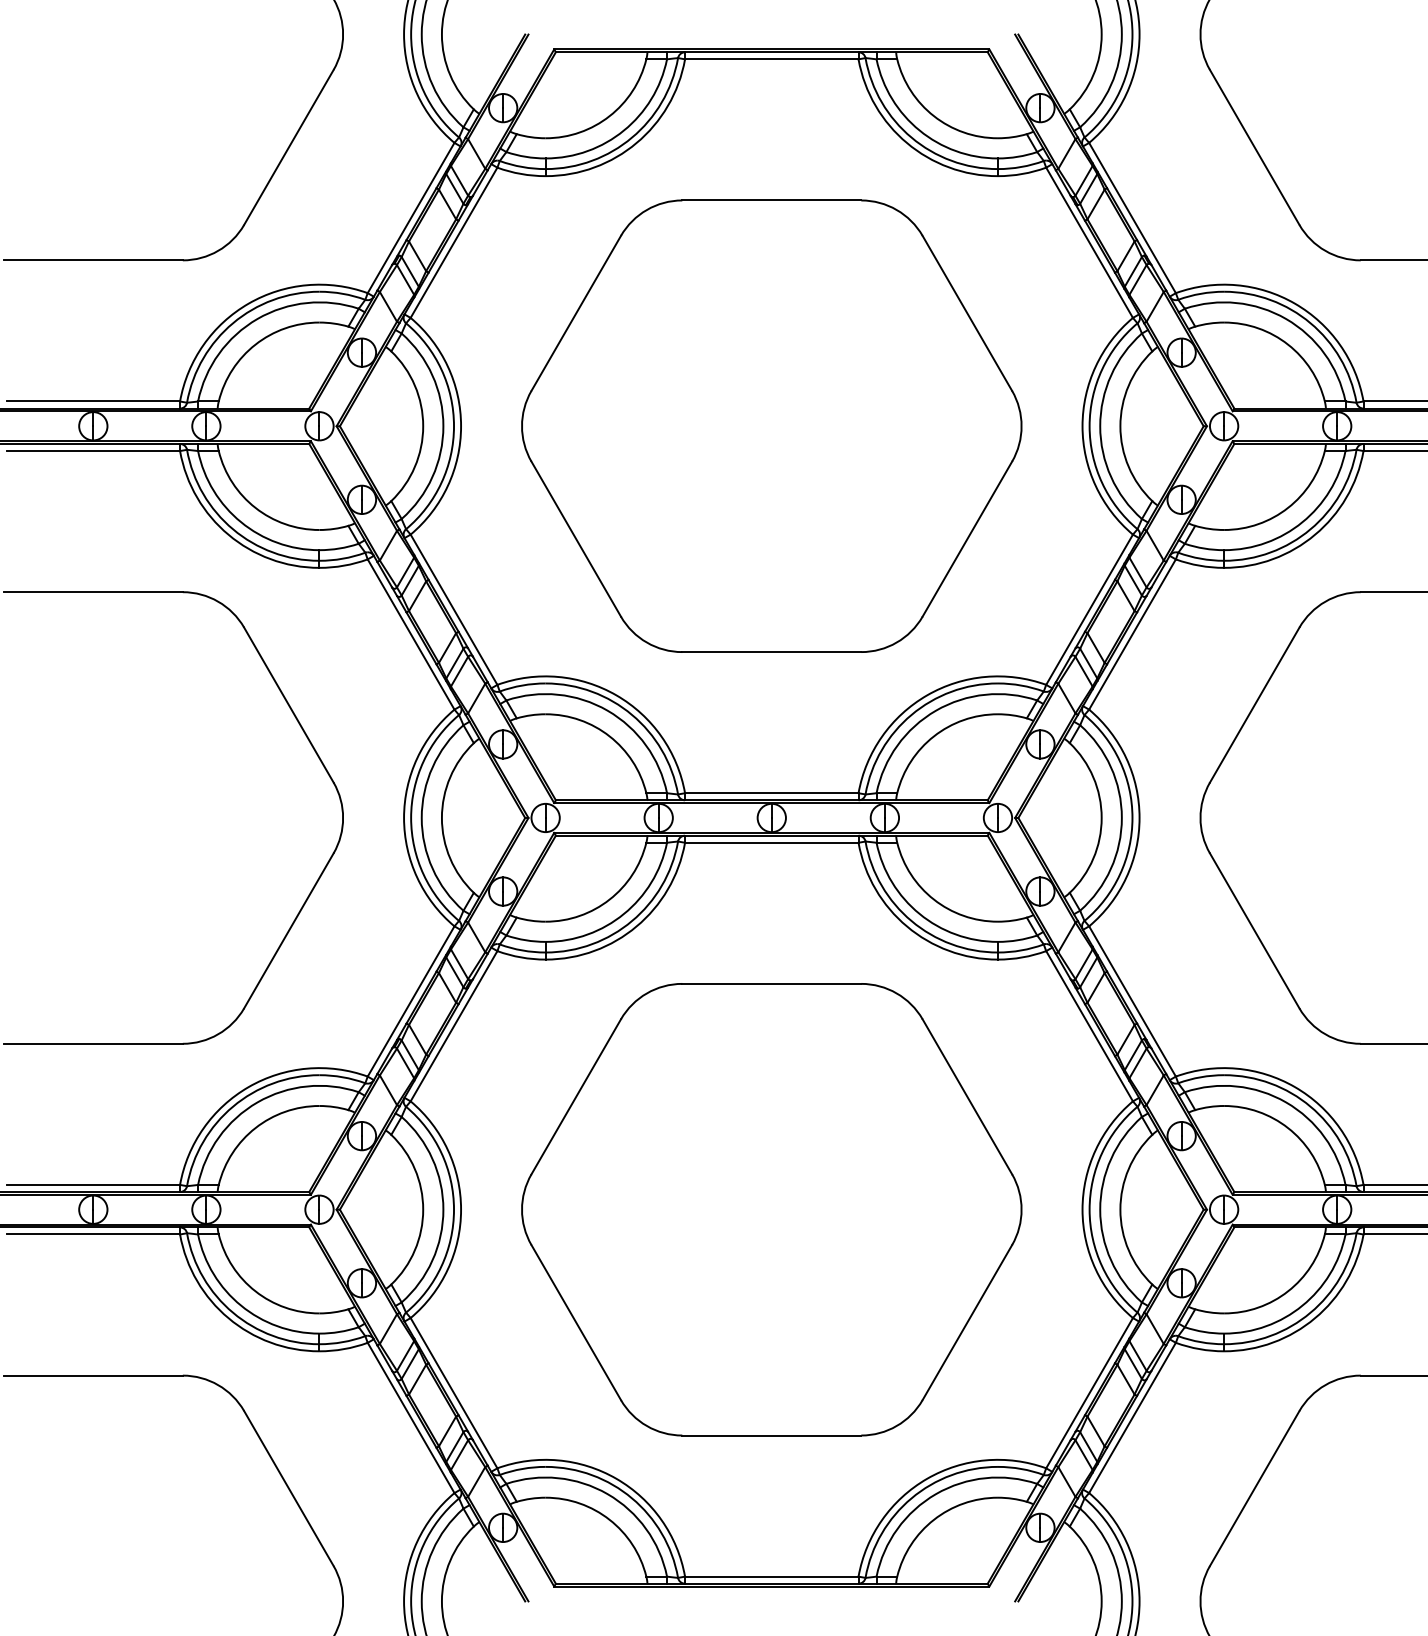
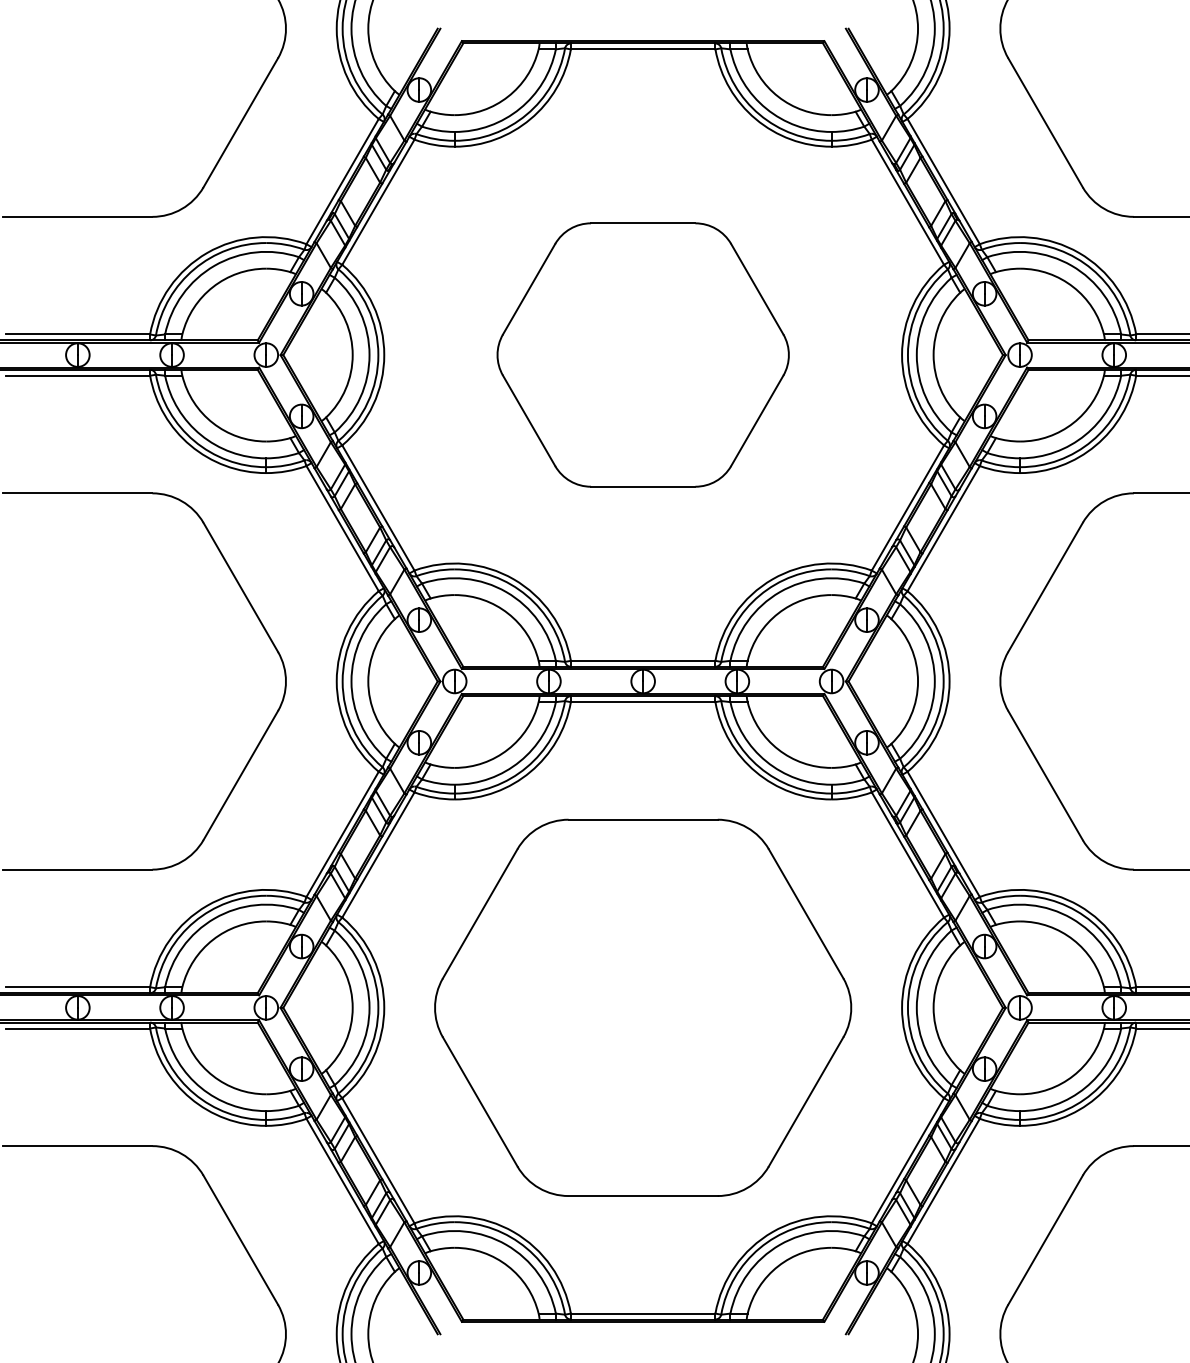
part: (771, 425) -> (642, 354), size x0.7

